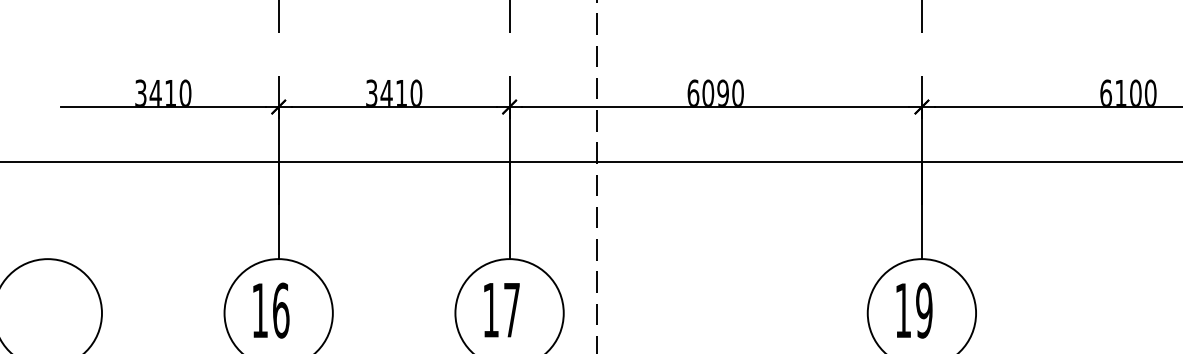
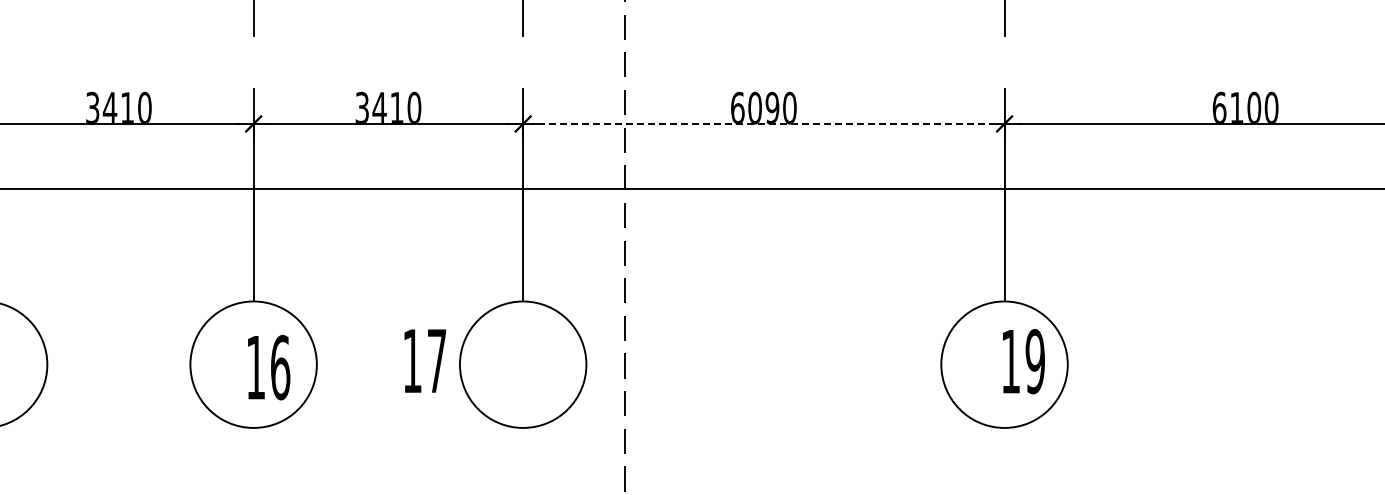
line: (715, 106) -> (763, 123), solid -> dashed
text: (501, 309) -> (424, 360), moved
text: (271, 310) -> (269, 367), moved
text: (914, 310) -> (1023, 361), moved

